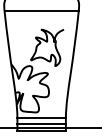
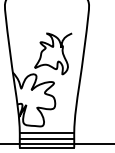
line: (41, 10) -> (46, 11), removed

